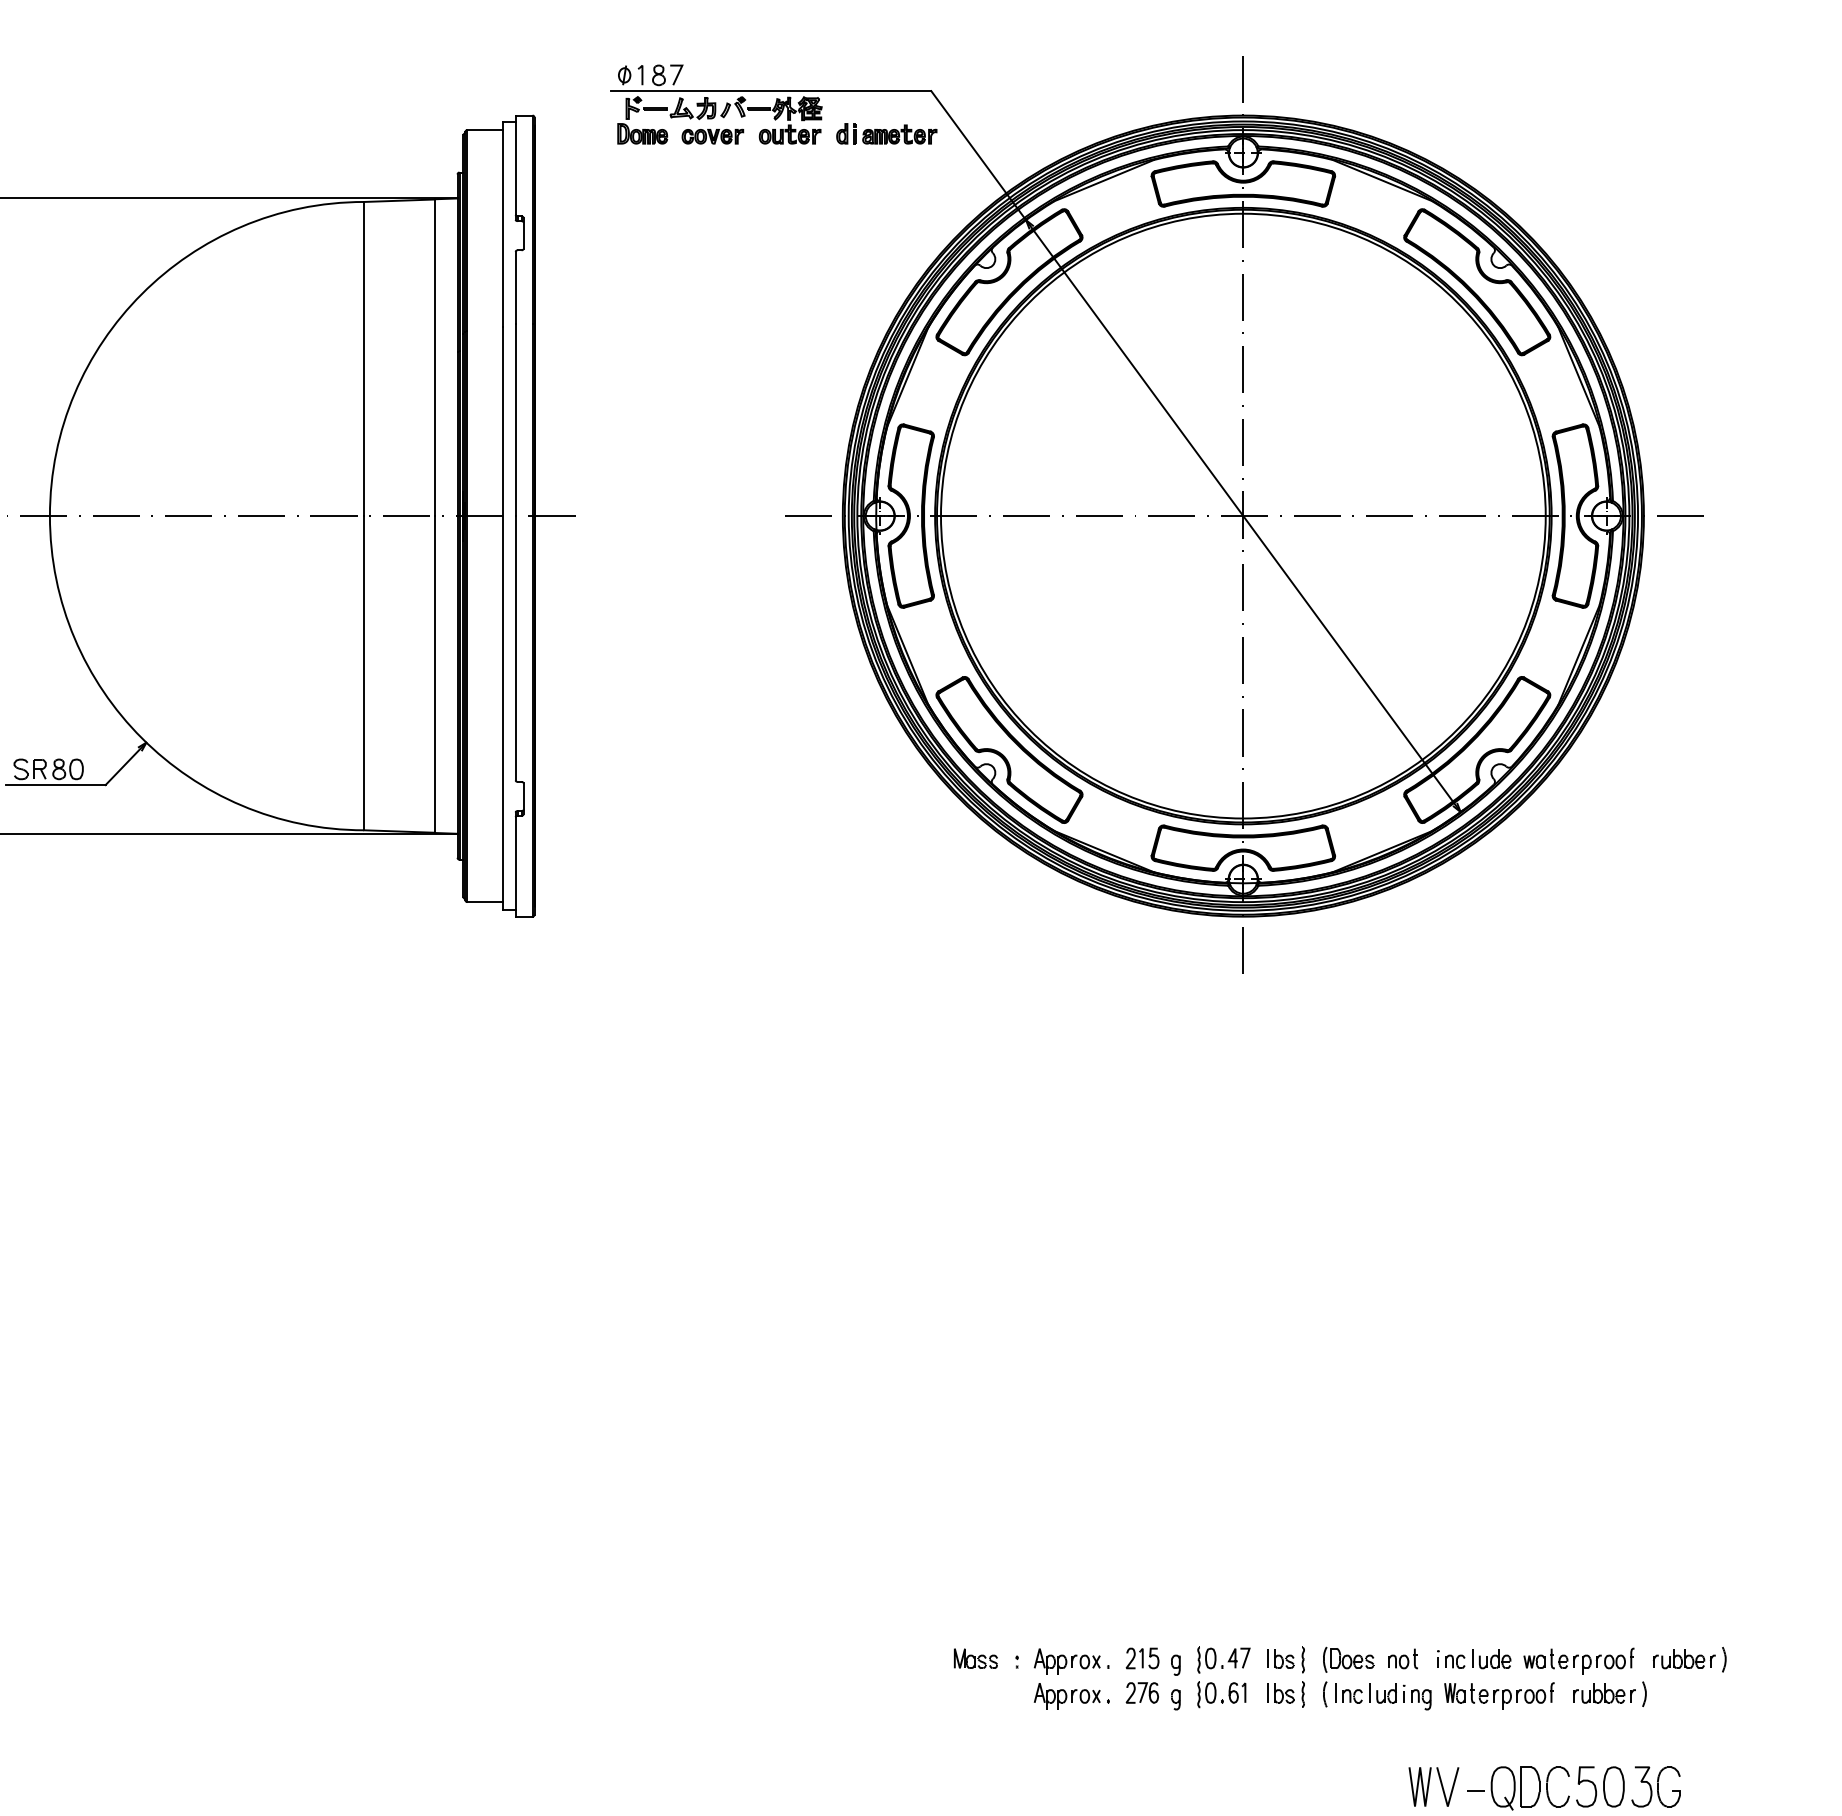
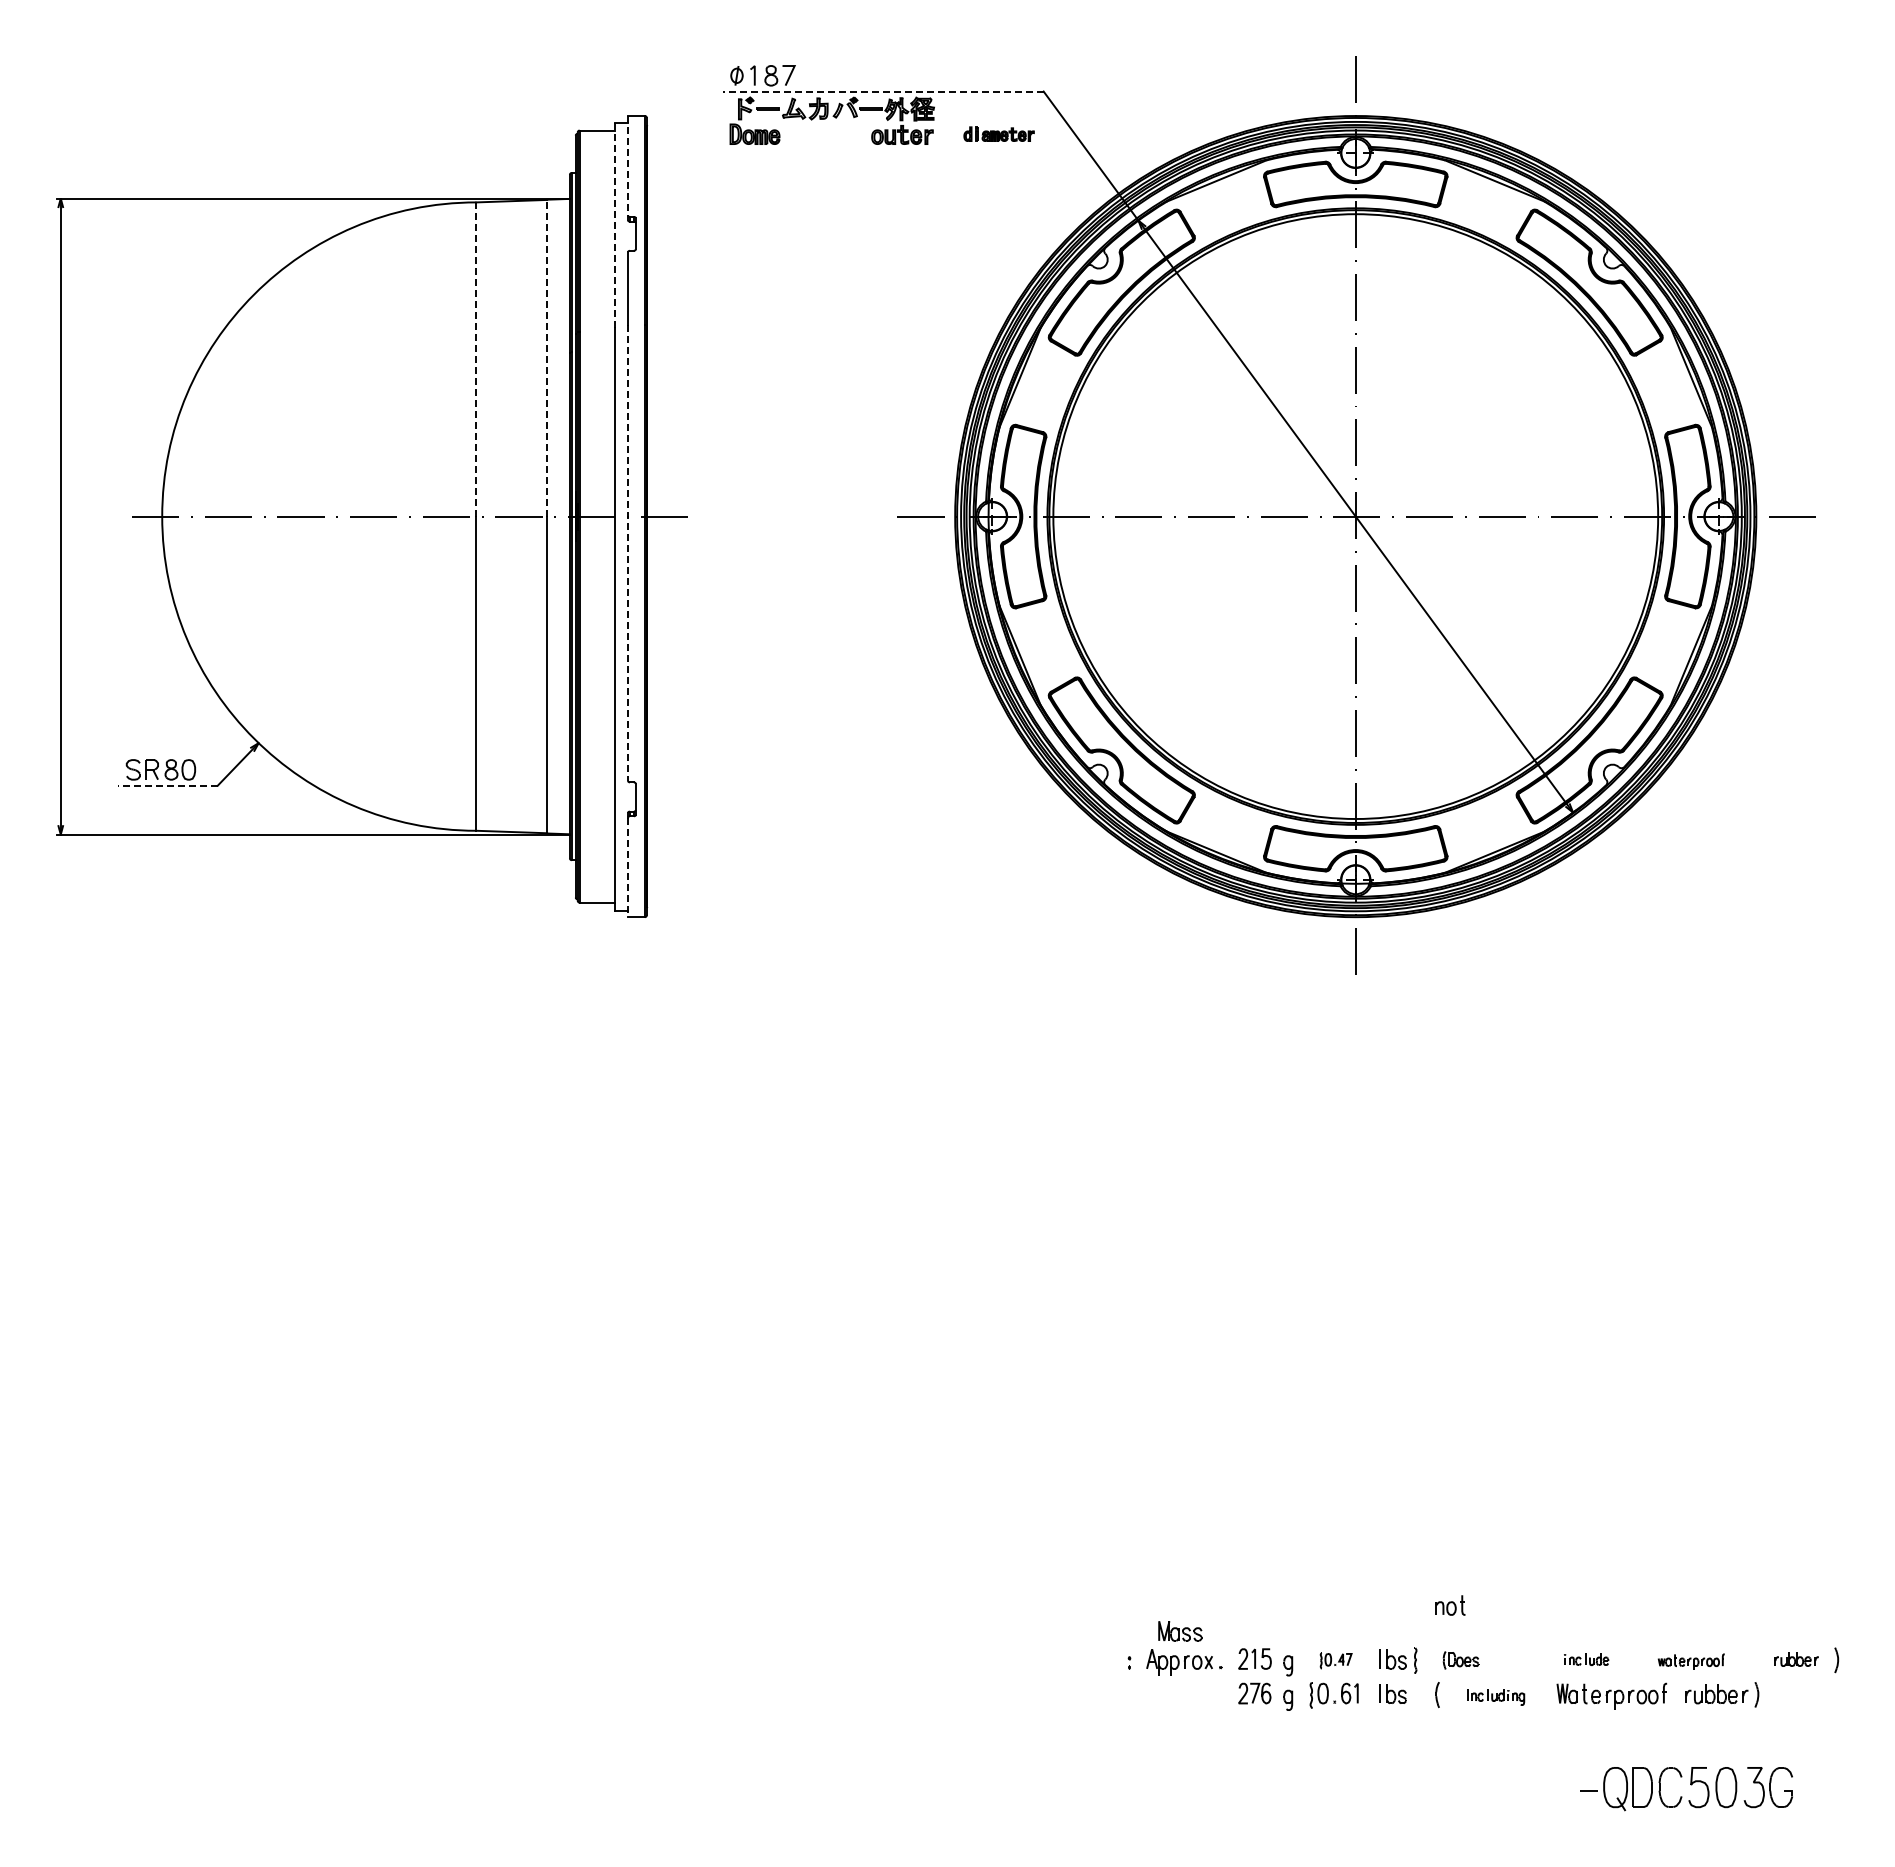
line: (771, 91) -> (883, 91), solid -> dashed
part: (886, 133) -> (998, 133), size x0.7
part: (713, 136) -> (825, 136), removed
line: (516, 165) -> (628, 165), solid -> dashed
line: (503, 225) -> (615, 225), solid -> dashed
line: (435, 357) -> (547, 357), solid -> dashed
line: (364, 360) -> (476, 360), solid -> dashed
line: (516, 553) -> (628, 553), solid -> dashed
line: (55, 785) -> (167, 785), solid -> dashed
line: (516, 866) -> (628, 867), solid -> dashed
part: (976, 1658) -> (1180, 1631), moved
part: (1403, 1658) -> (1450, 1605), moved
part: (1474, 1658) -> (1586, 1659), size x0.6
part: (1684, 1658) -> (1796, 1659), size x0.7
part: (1223, 1659) -> (1335, 1660), size x0.6
part: (1348, 1659) -> (1460, 1660), size x0.7
part: (1579, 1660) -> (1691, 1661), size x0.6
line: (1303, 1694) -> (1415, 1695), removed
part: (1071, 1695) -> (1183, 1696), removed
part: (1383, 1696) -> (1495, 1697), size x0.6
part: (1434, 1786) -> (1546, 1787), removed

